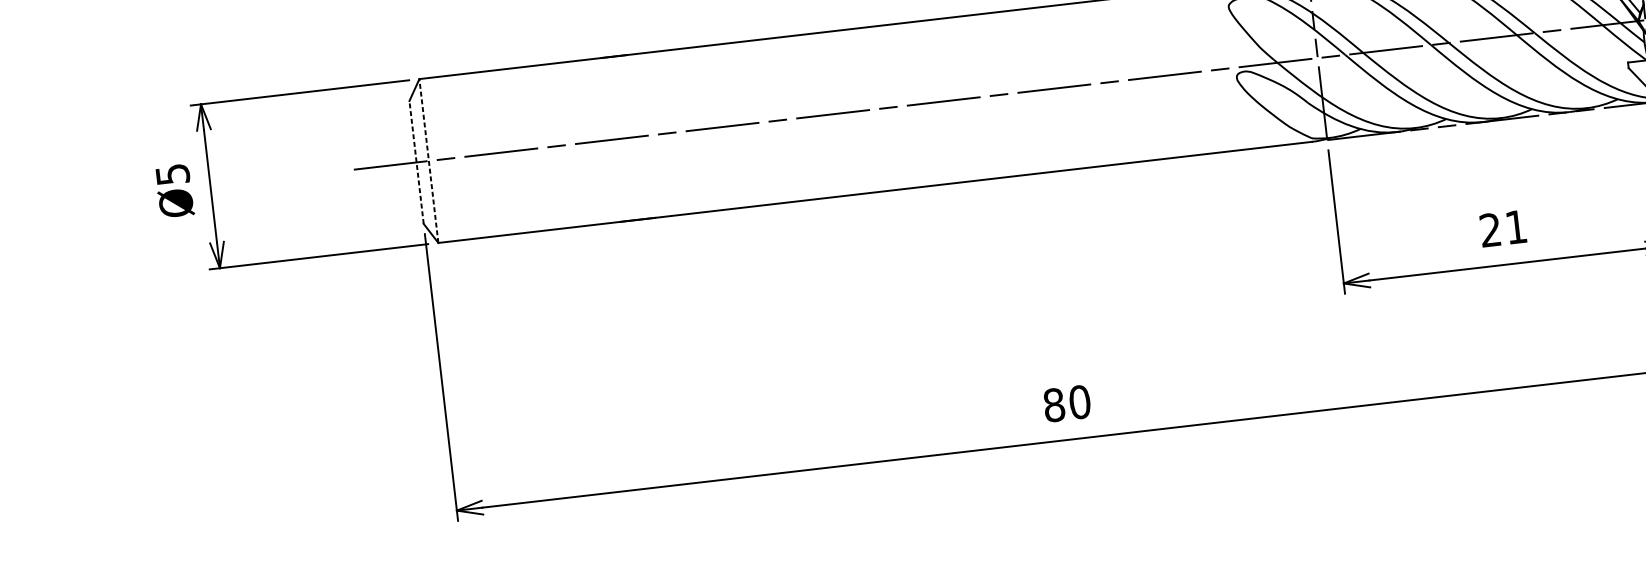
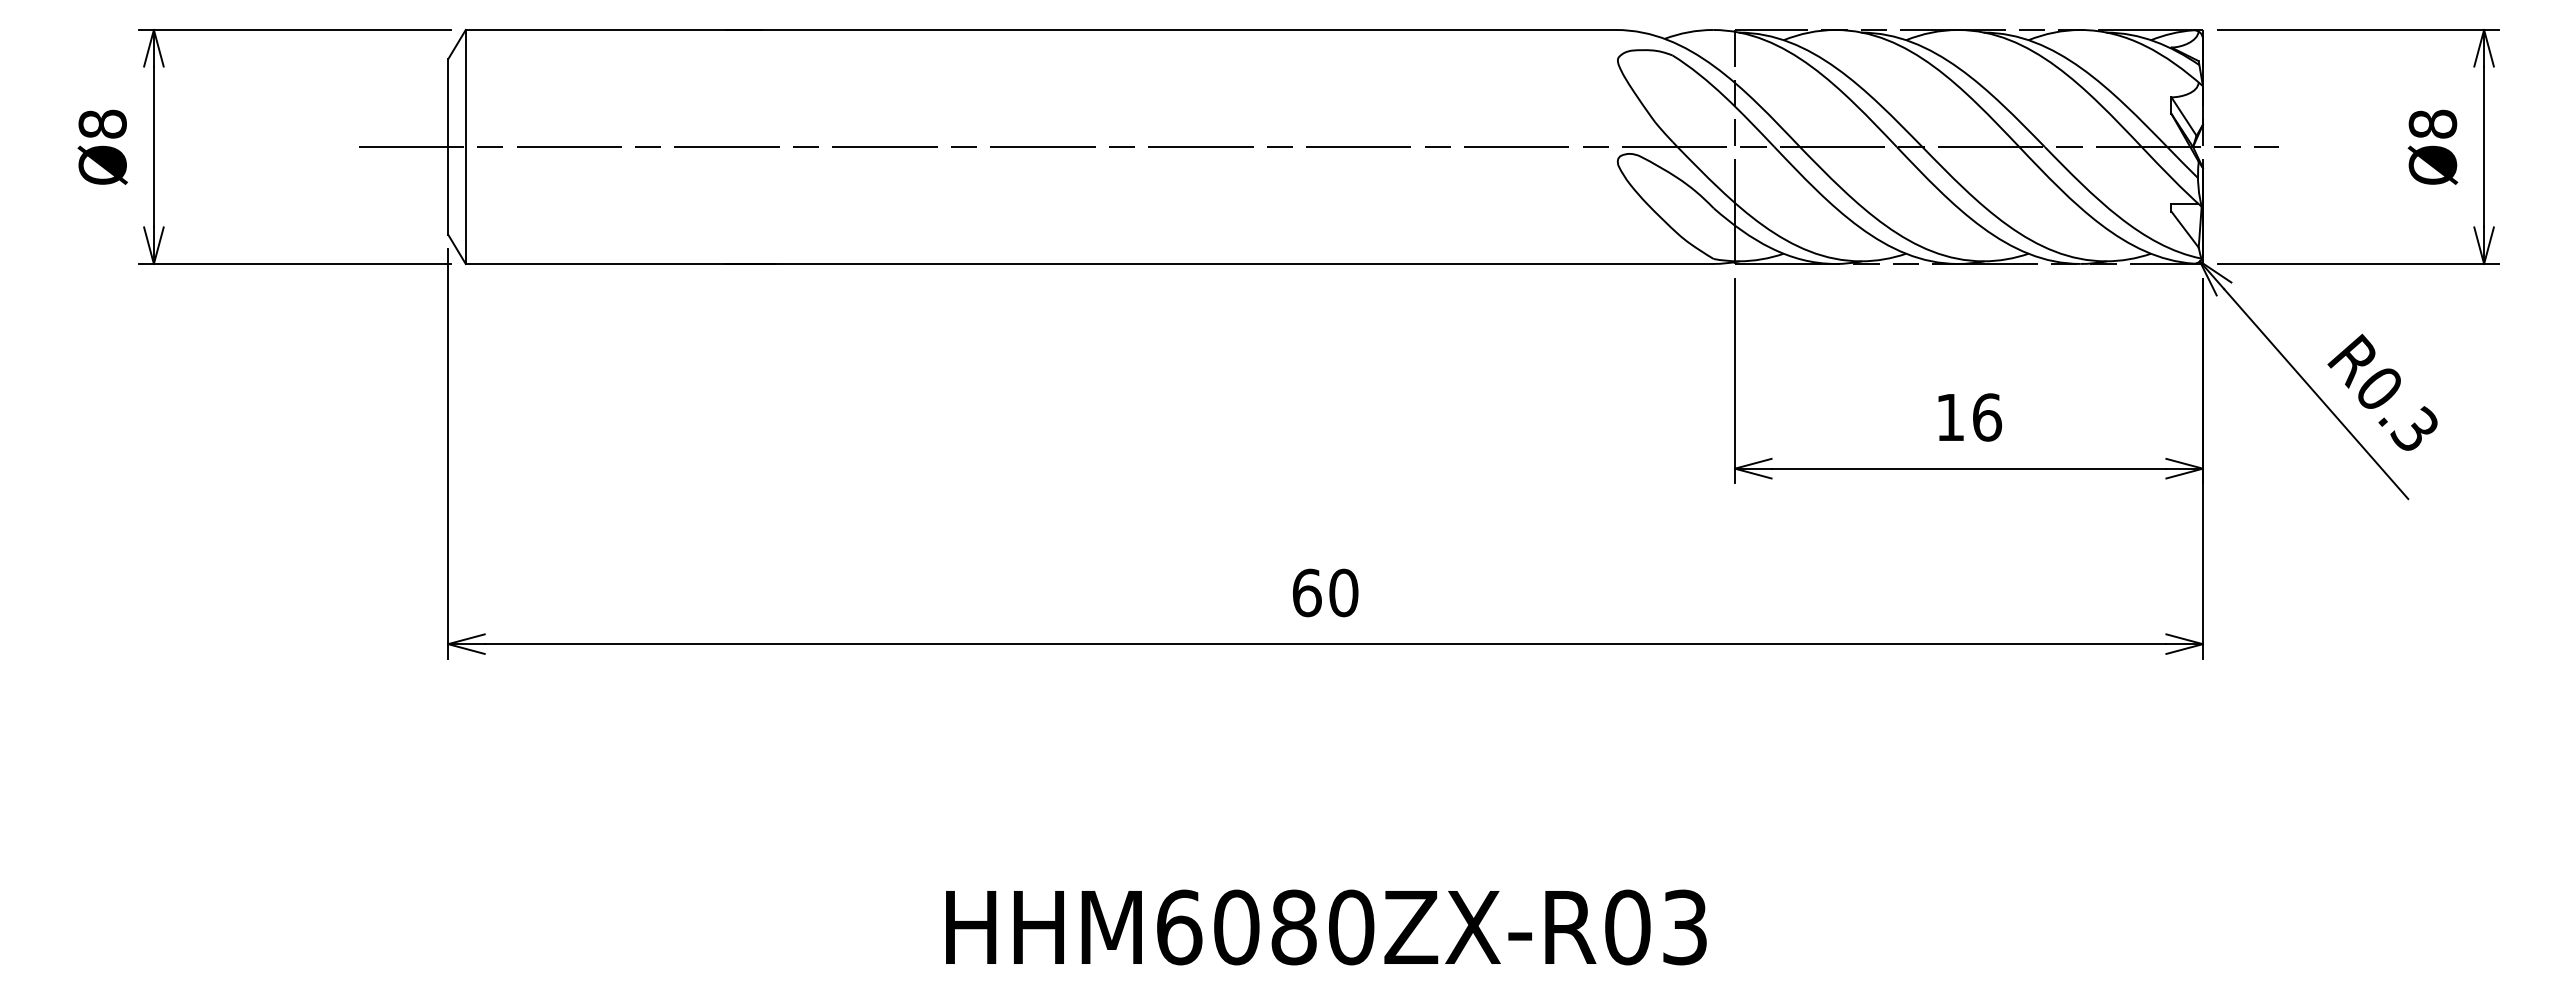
line: (428, 160) -> (465, 146), dashed -> solid
line: (416, 162) -> (448, 146), dashed -> solid
text: (172, 174) -> (102, 123), Ø5 -> Ø8
text: (1503, 228) -> (1969, 417), 21 -> 16
text: (1053, 404) -> (1306, 592), 80 -> 60

